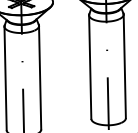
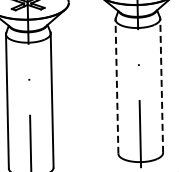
line: (89, 66) -> (116, 86), solid -> dashed
line: (124, 66) -> (161, 85), solid -> dashed

